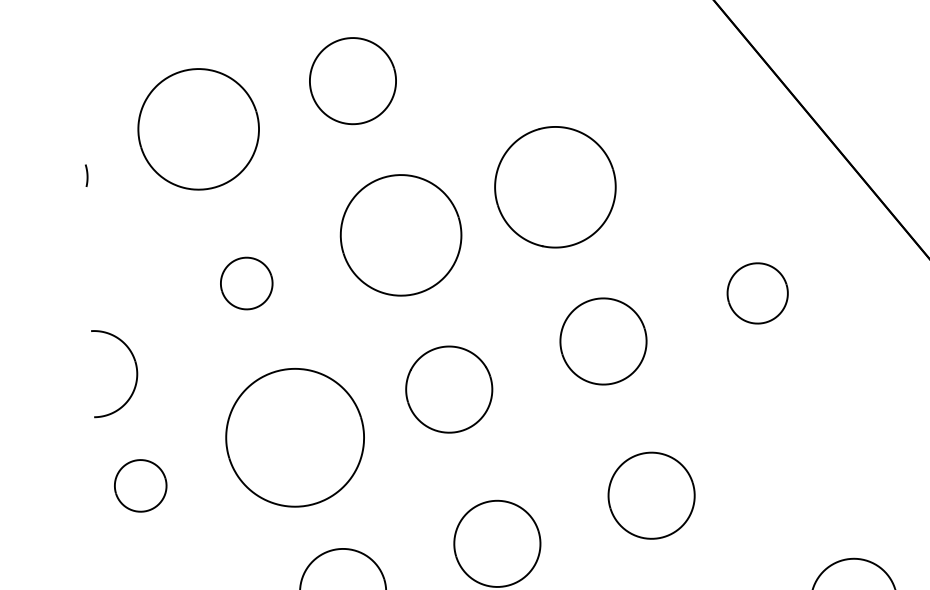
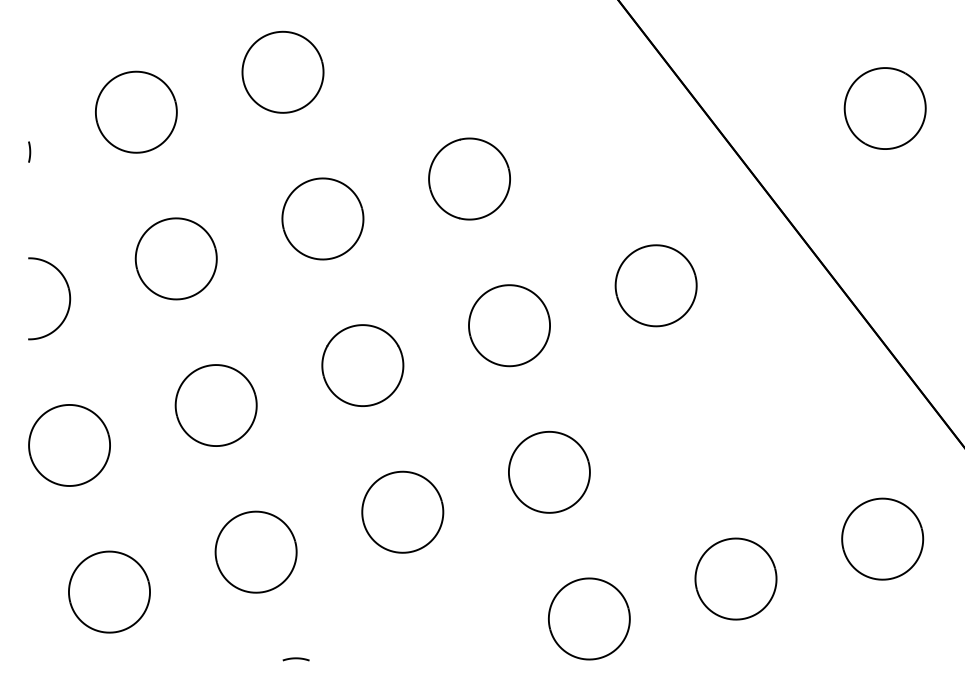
part: (198, 128) -> (136, 111), size x0.71
part: (555, 186) -> (469, 178), size x0.71
part: (400, 234) -> (322, 218), size x0.71
part: (246, 283) -> (175, 258), size x1.67
part: (757, 293) -> (655, 285), size x1.43
part: (135, 366) -> (68, 293), moved
part: (294, 437) -> (215, 405), size x0.62
part: (140, 485) -> (69, 445), size x1.67

